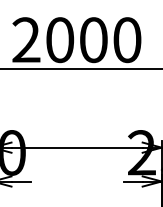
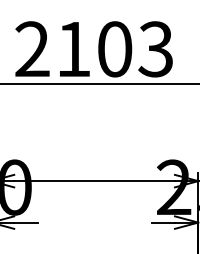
text: (94, 40) -> (115, 49), 2000 -> 2103

